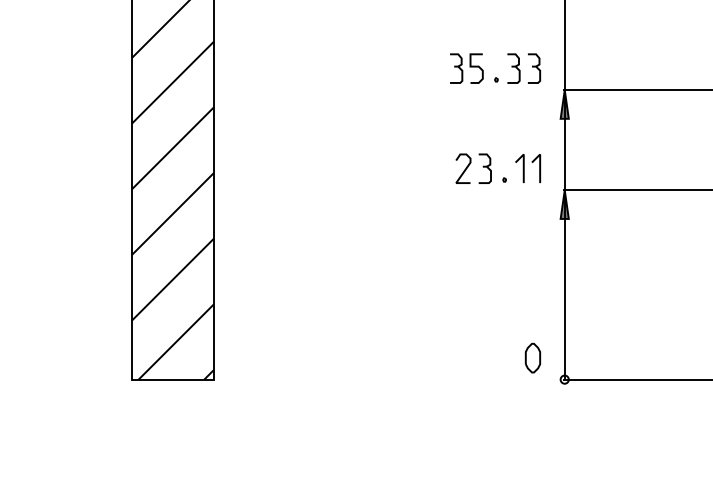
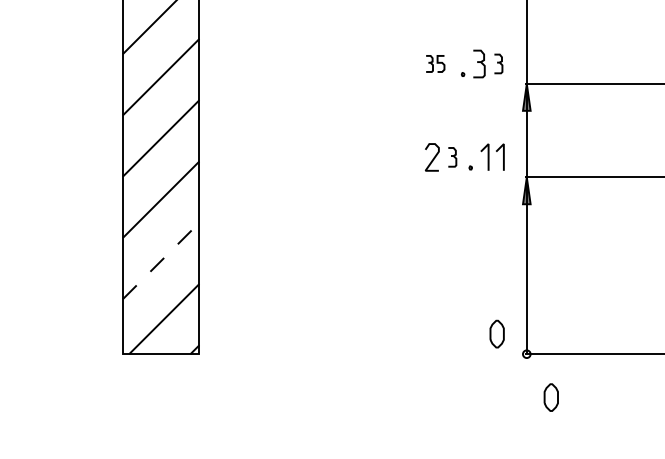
part: (466, 68) -> (435, 63), size x0.6
part: (534, 68) -> (498, 63), size x0.7
part: (484, 168) -> (451, 157), size x0.7
line: (172, 279) -> (160, 260), solid -> dashed
part: (590, 425) -> (550, 396), added

